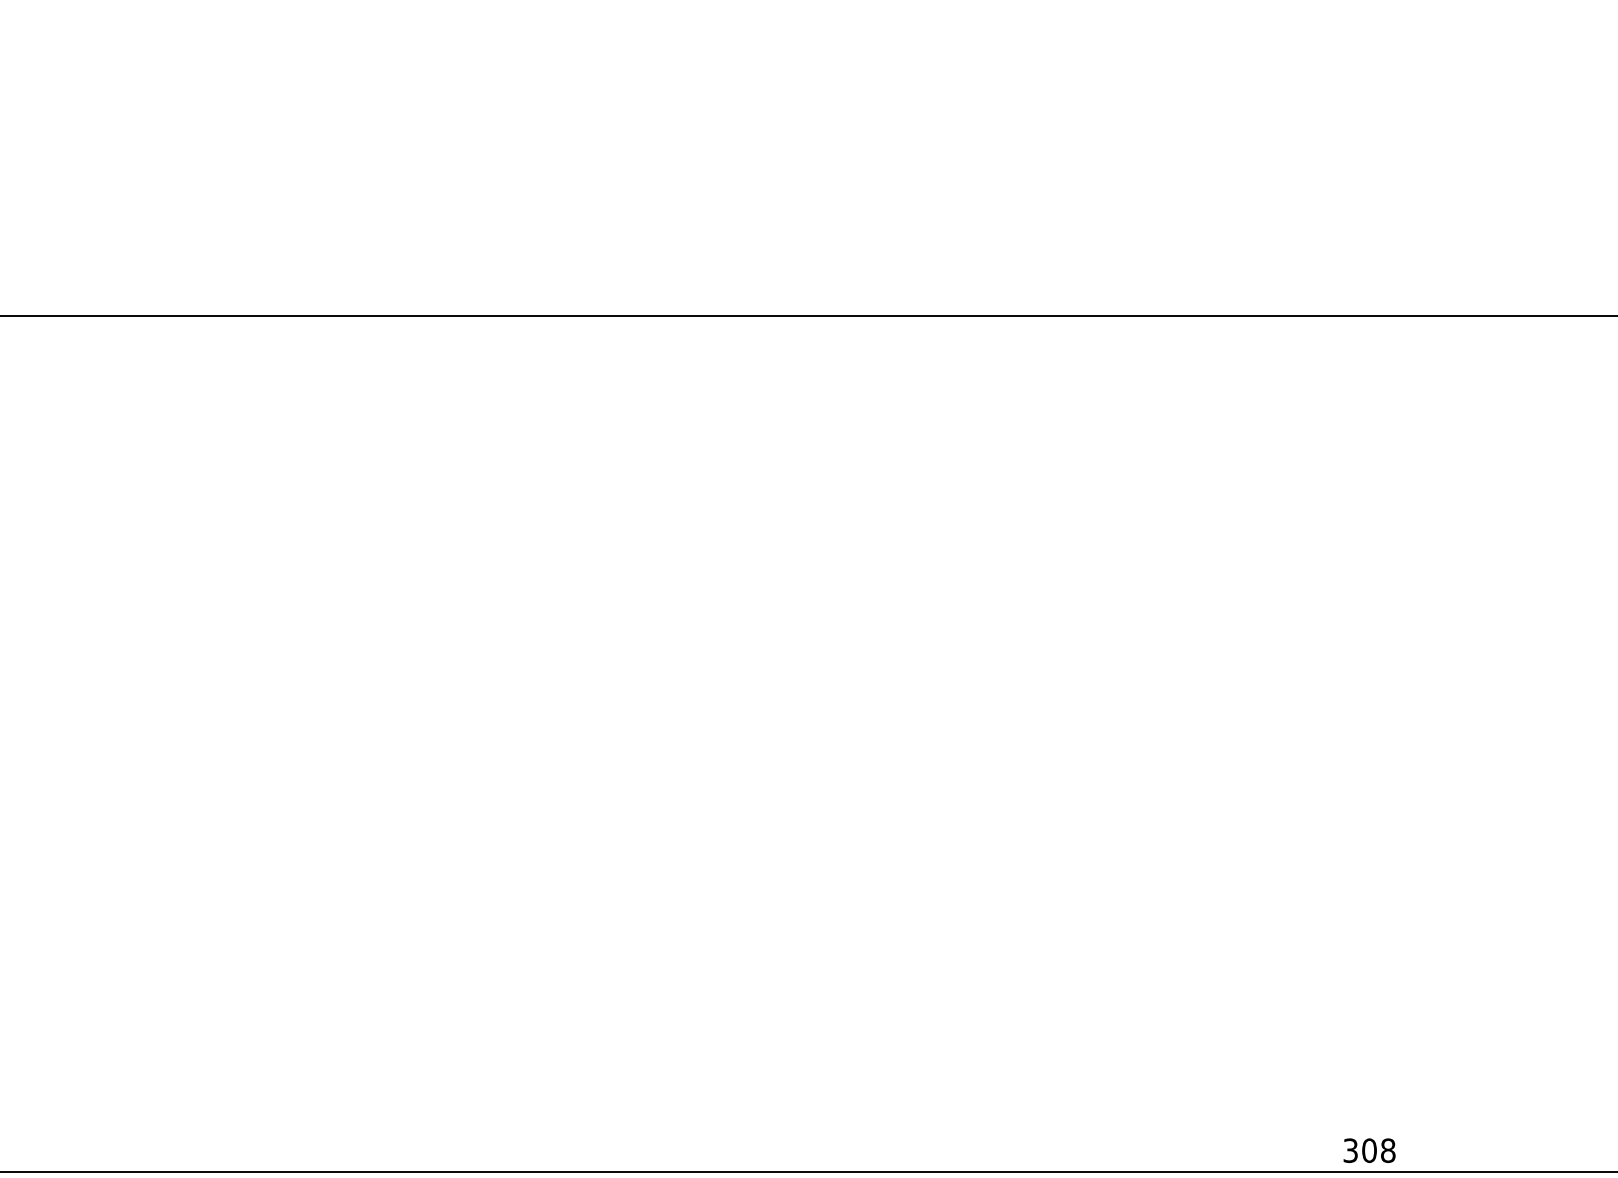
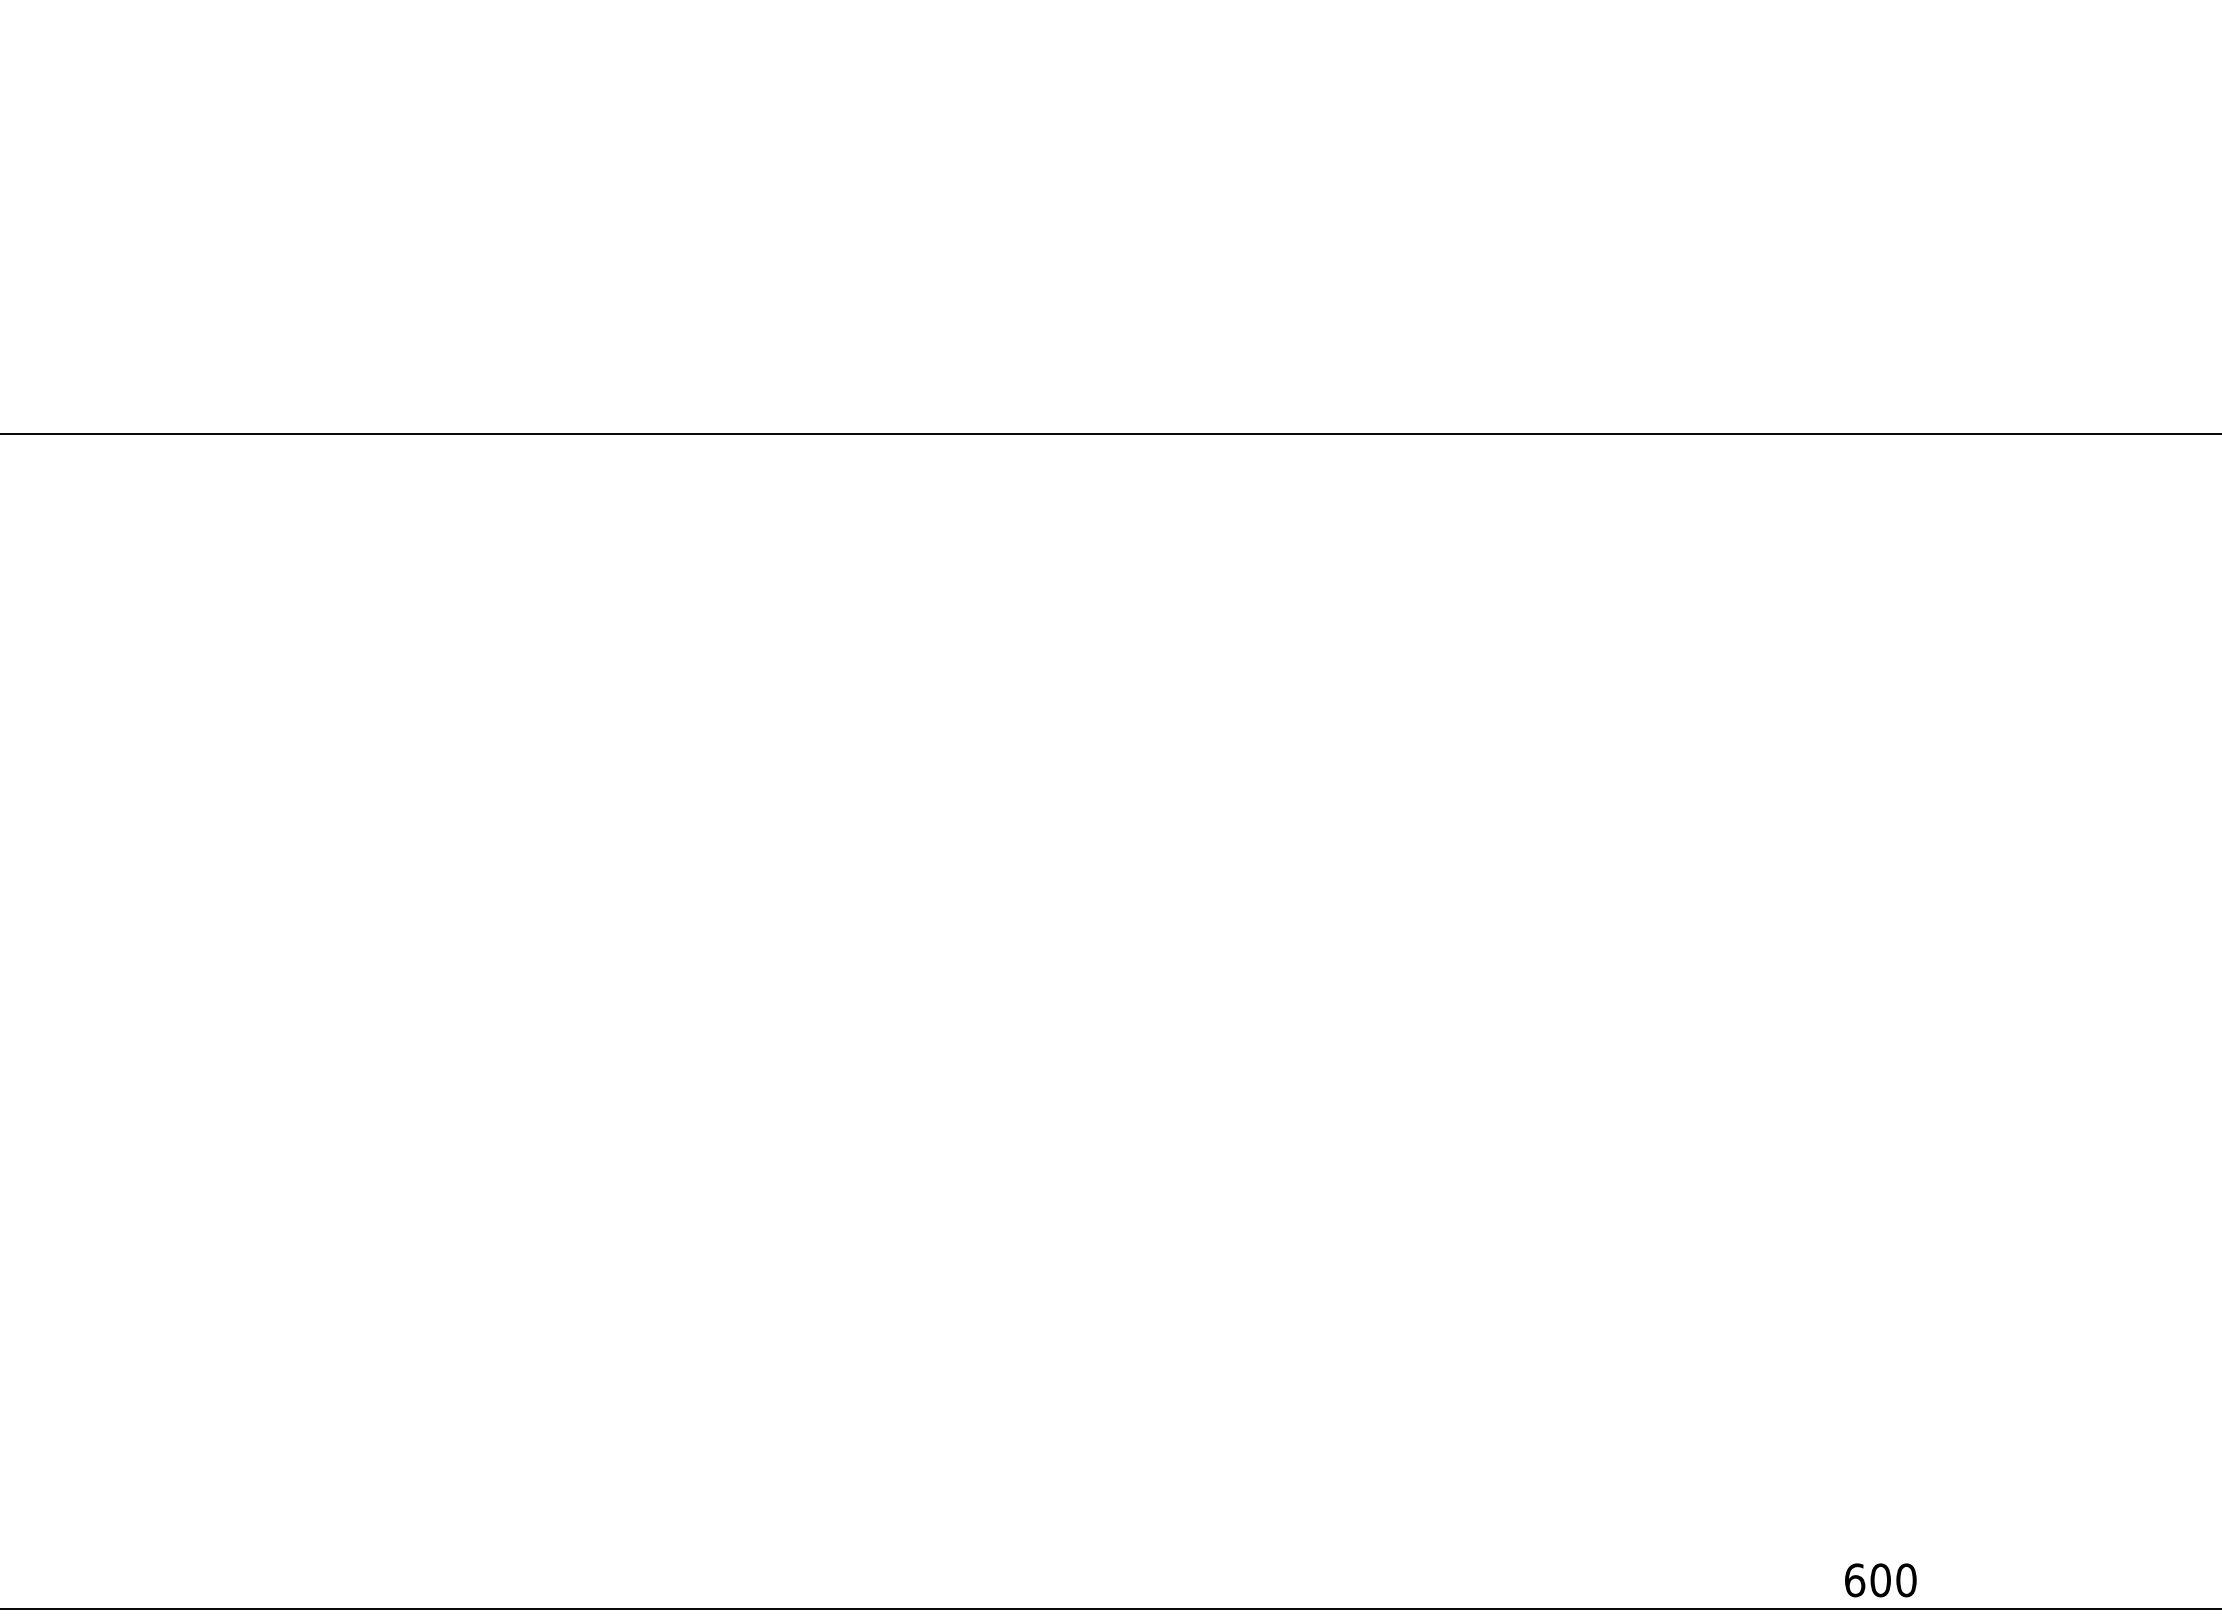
text: (1369, 1150) -> (1880, 1580), 308 -> 600

